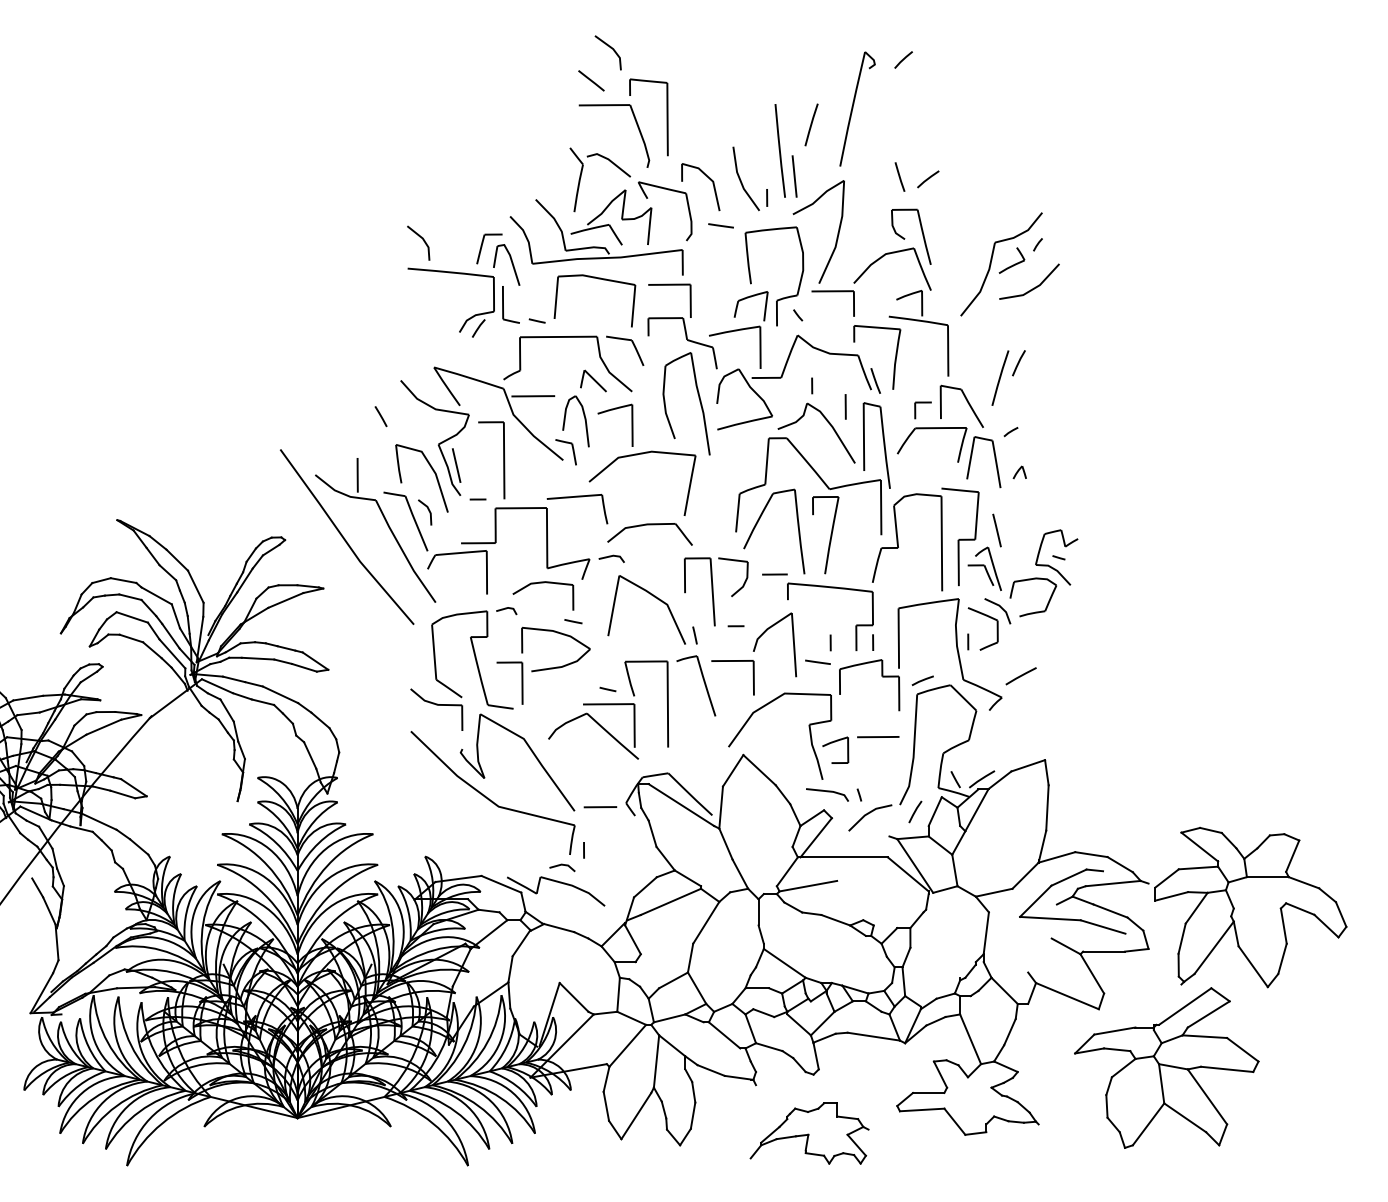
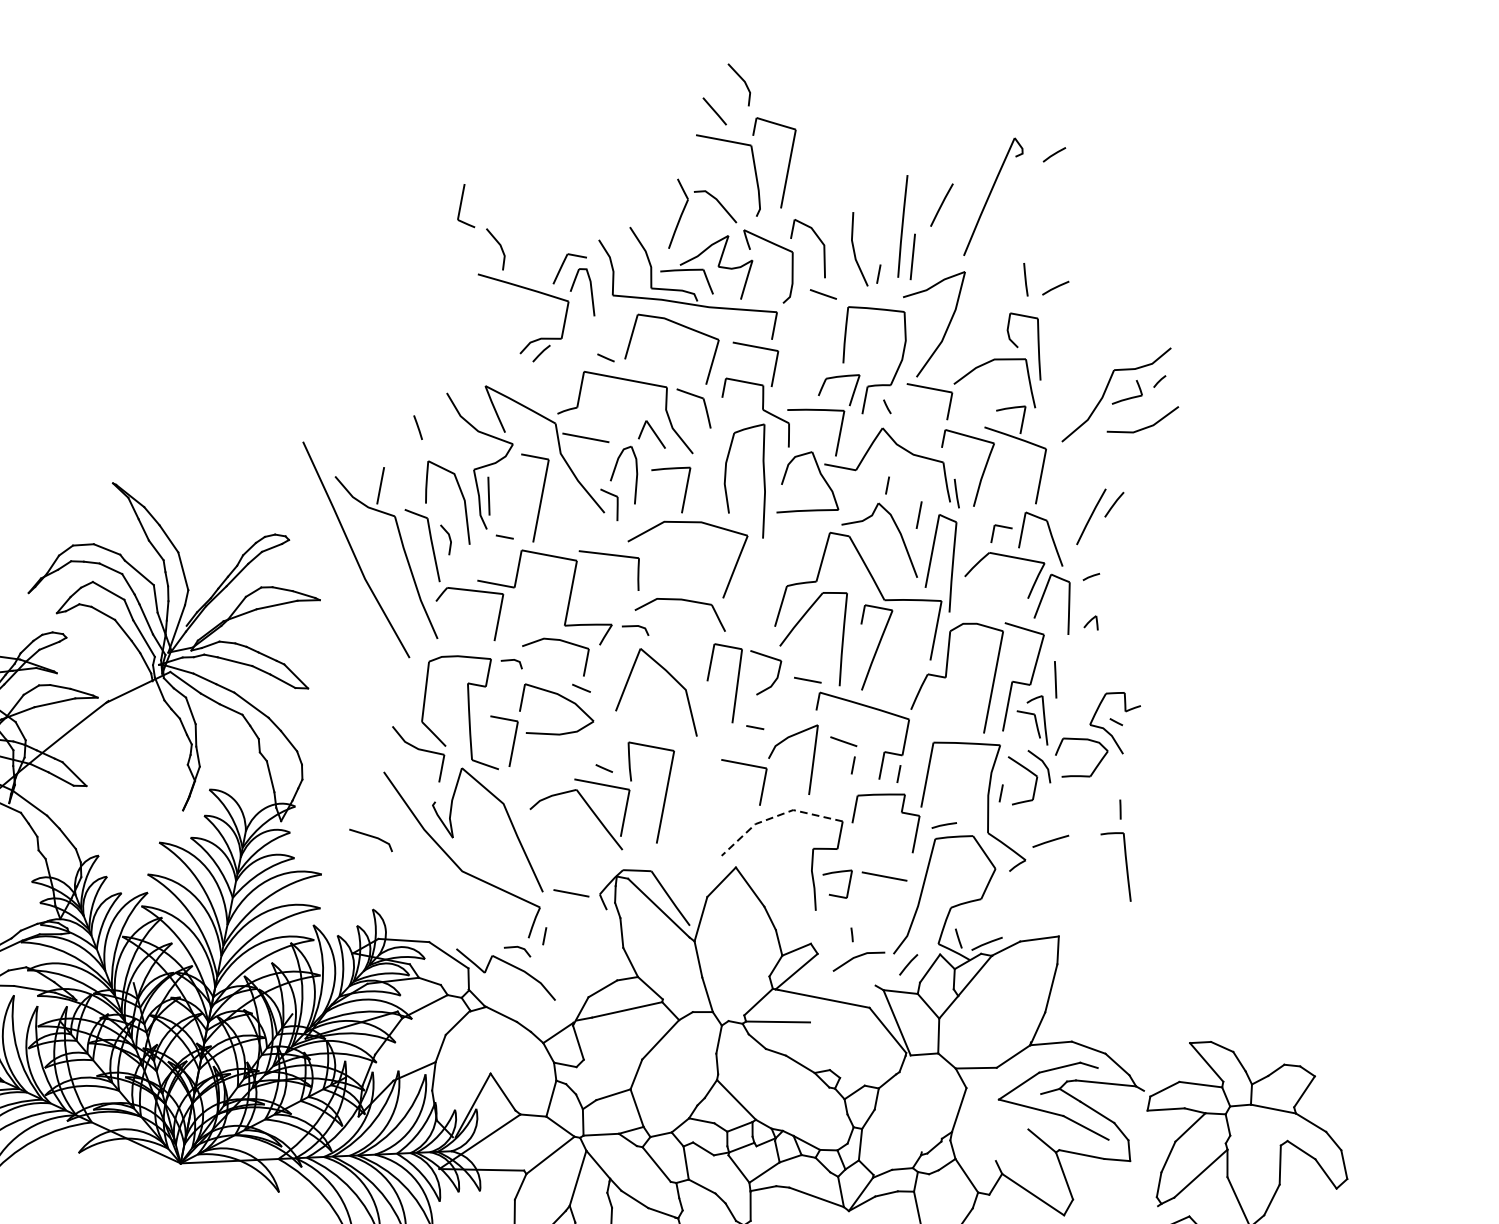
part: (503, 304) -> (461, 204), moved
line: (694, 635) -> (1119, 809), moved
line: (817, 661) -> (843, 740), moved
part: (703, 682) -> (1125, 862), moved
line: (770, 702) -> (776, 816), solid -> dashed
line: (827, 792) -> (371, 837), moved

